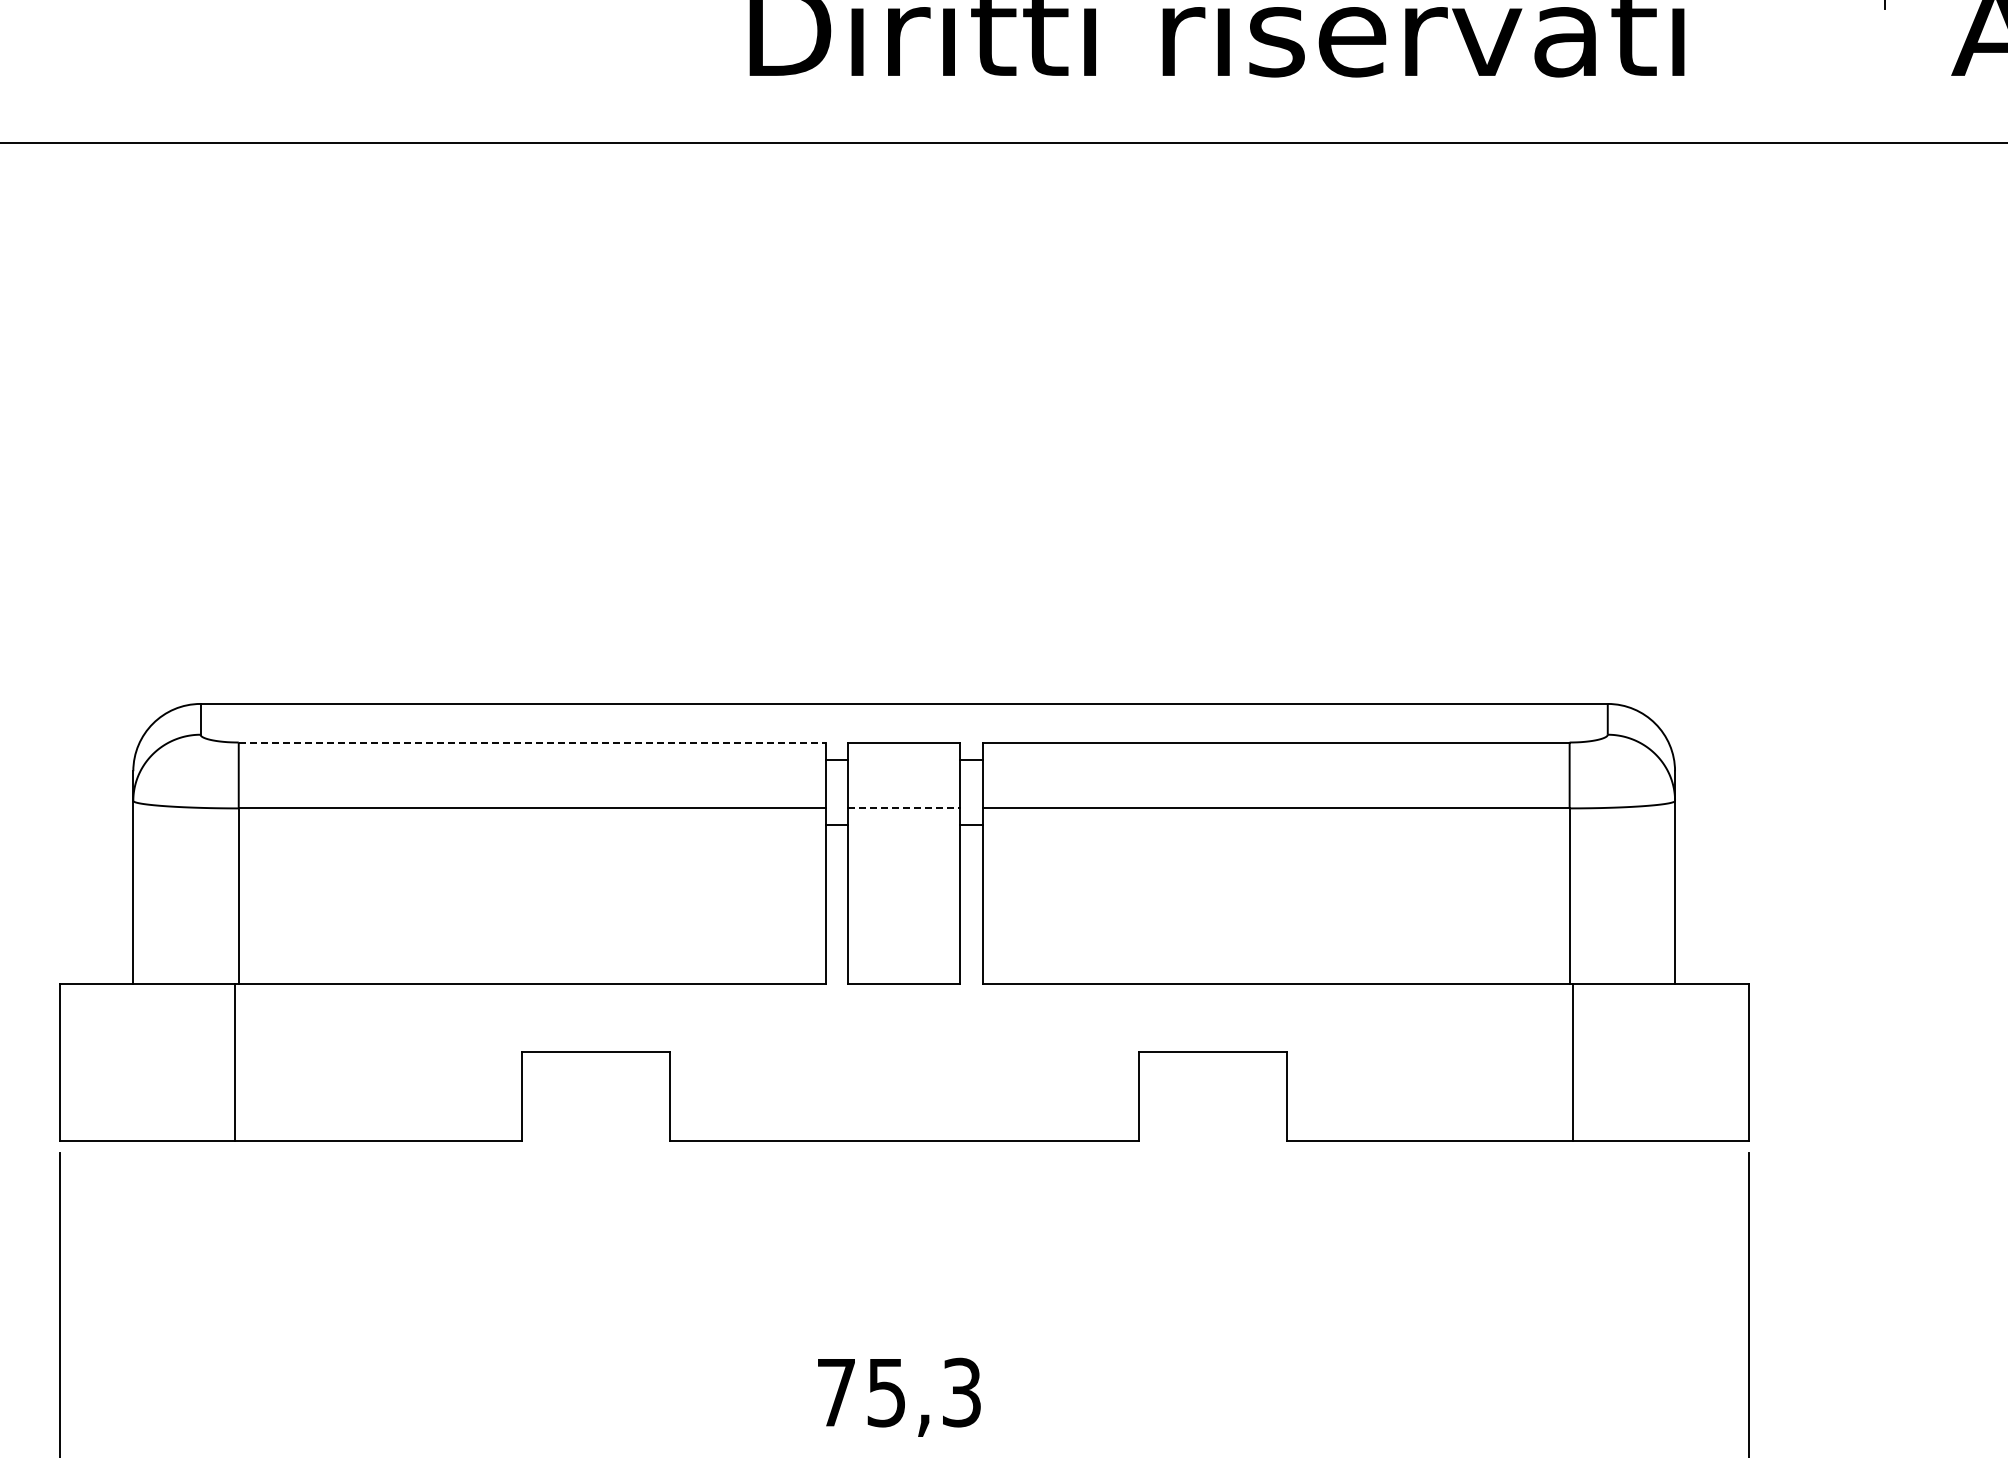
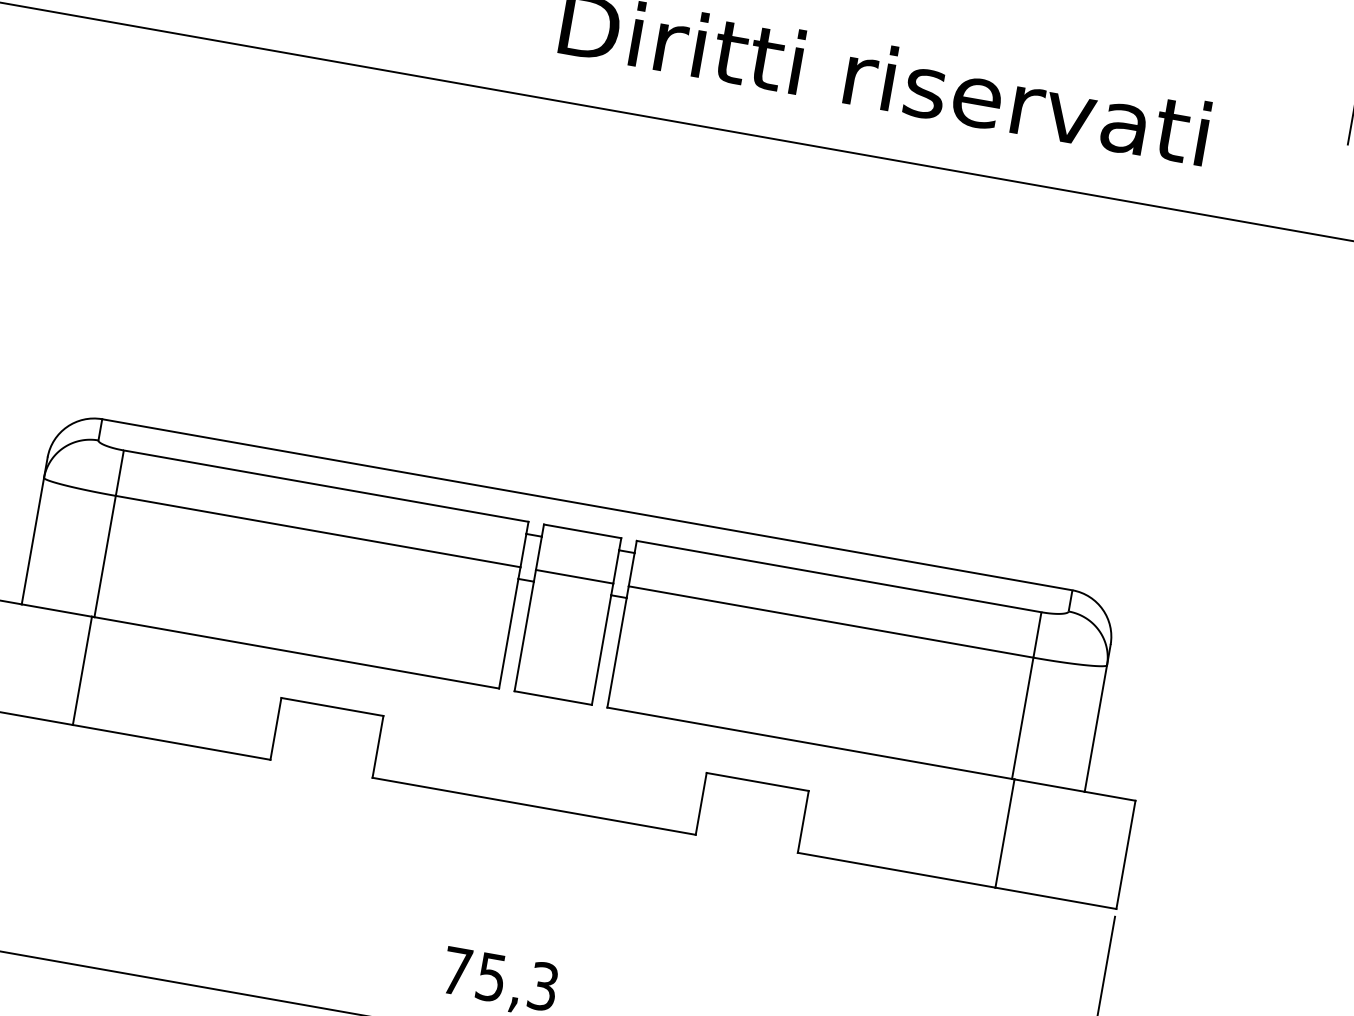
line: (532, 742) -> (326, 486), dashed -> solid
line: (904, 808) -> (574, 576), dashed -> solid

